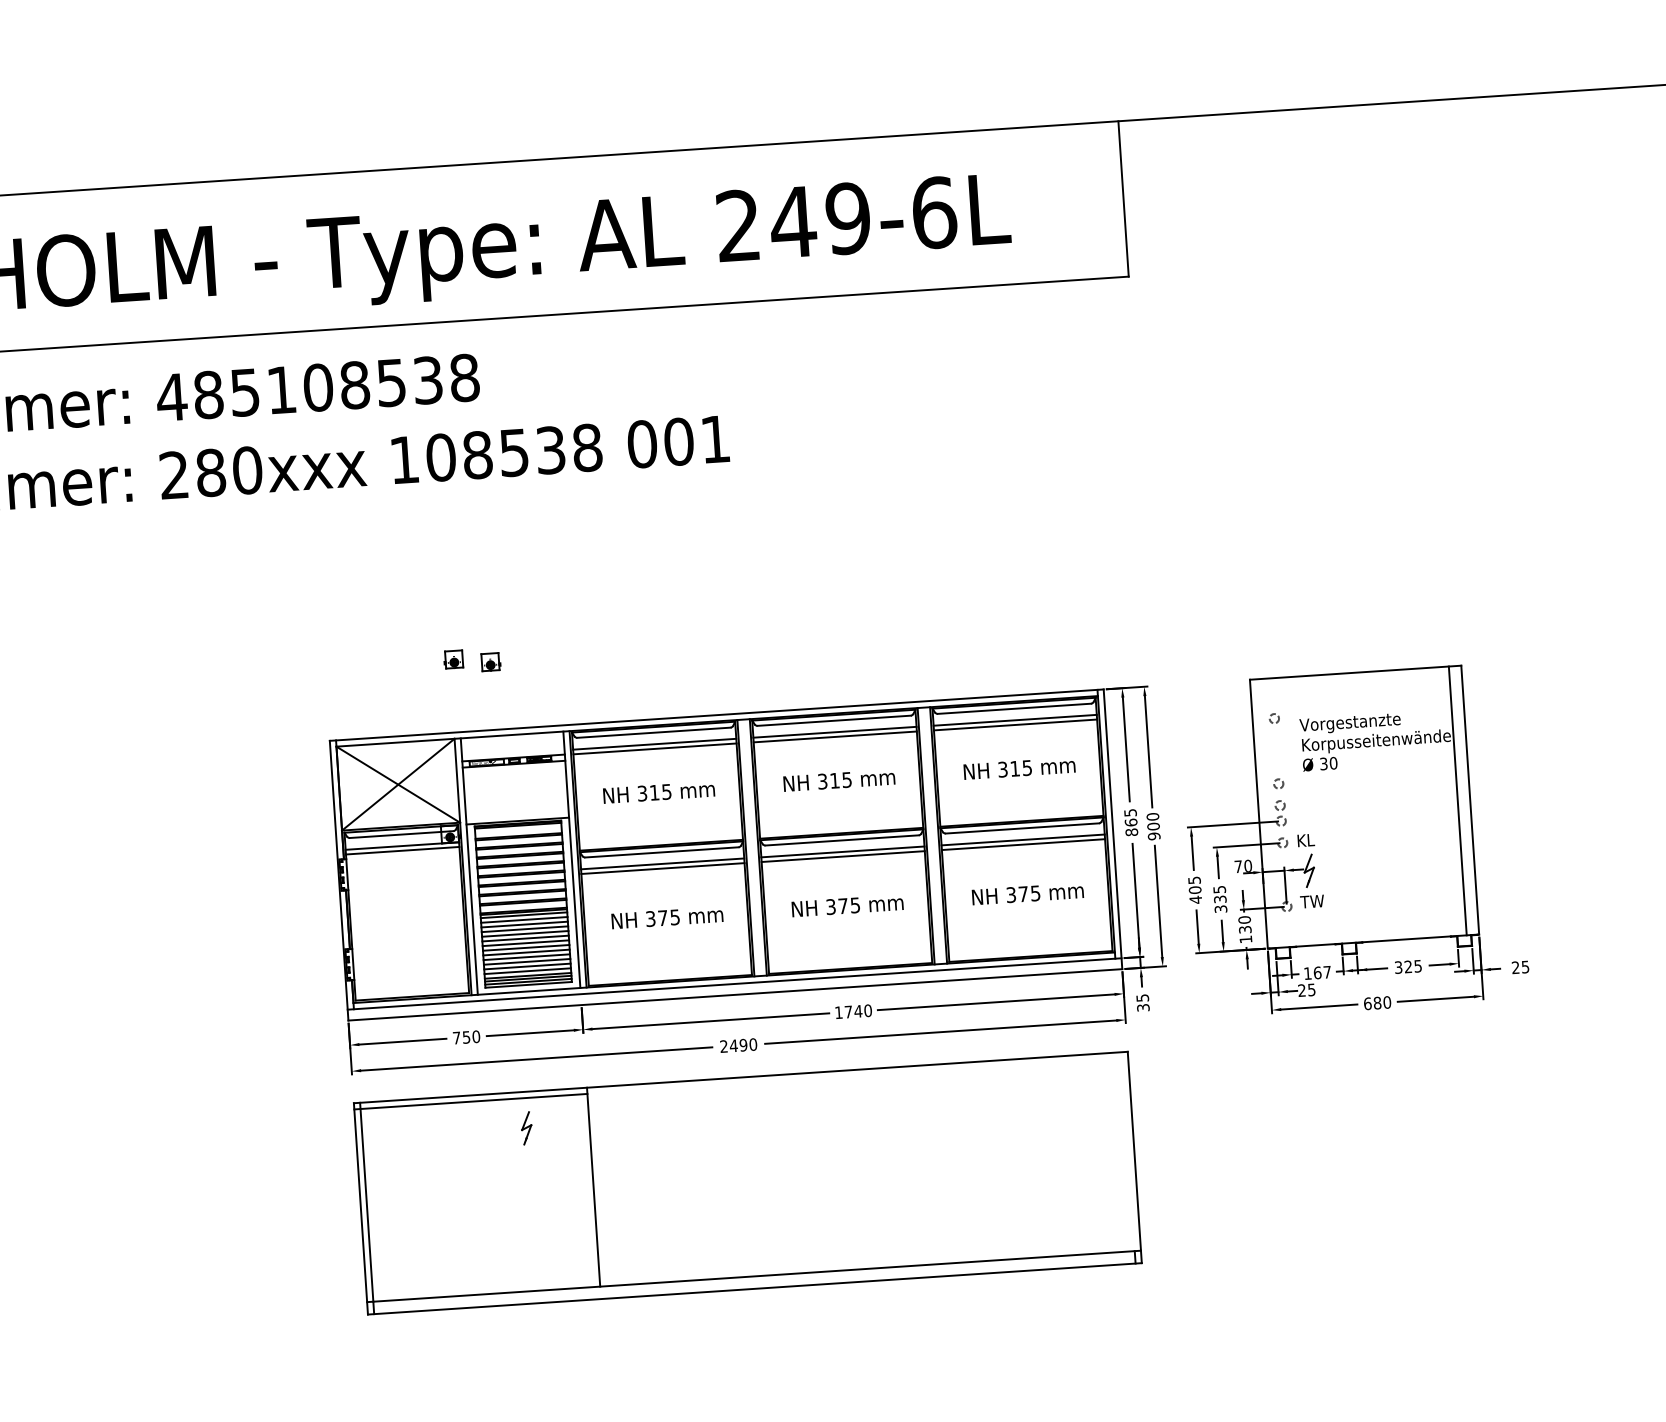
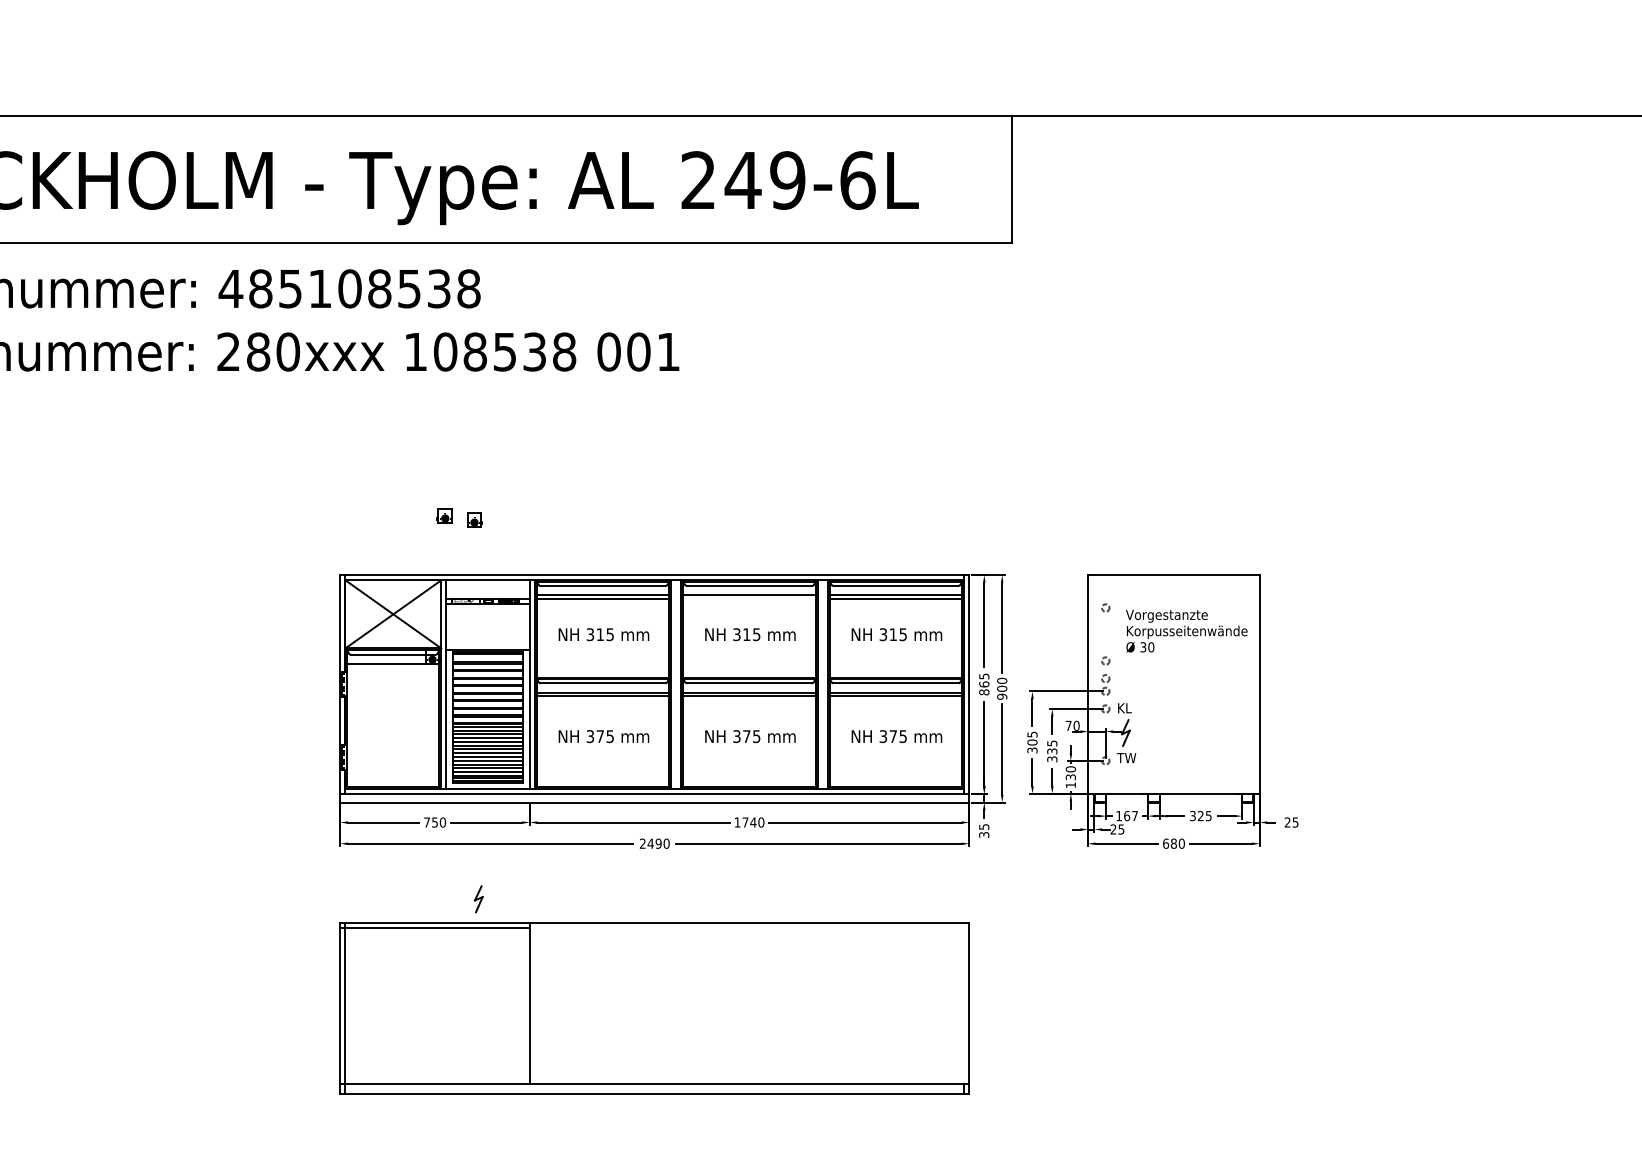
line: (835, 737) -> (749, 599), removed
line: (1457, 801) -> (1249, 684), removed
line: (402, 851) -> (393, 668), removed
text: (1195, 899) -> (1032, 750), 405 -> 305
part: (747, 1183) -> (654, 1008), moved

